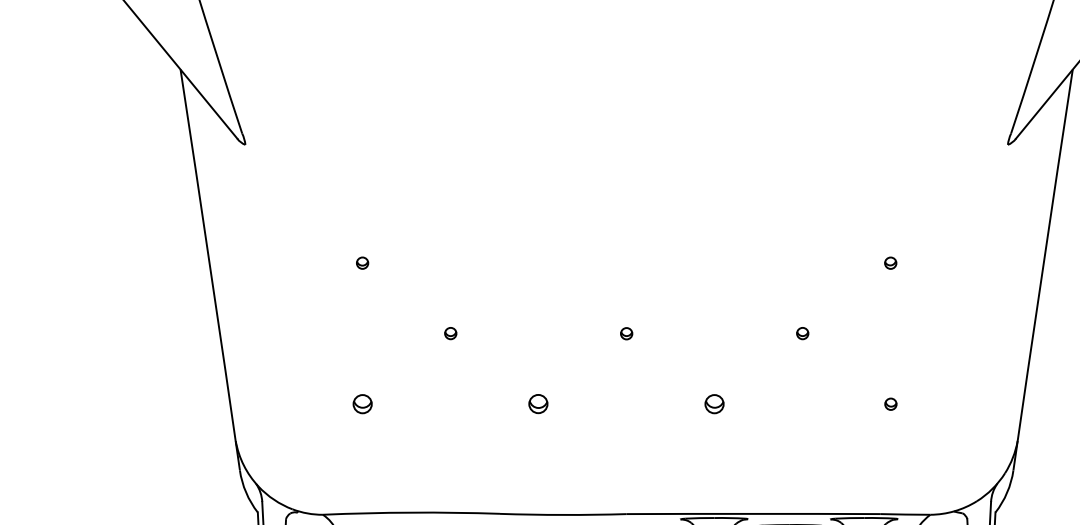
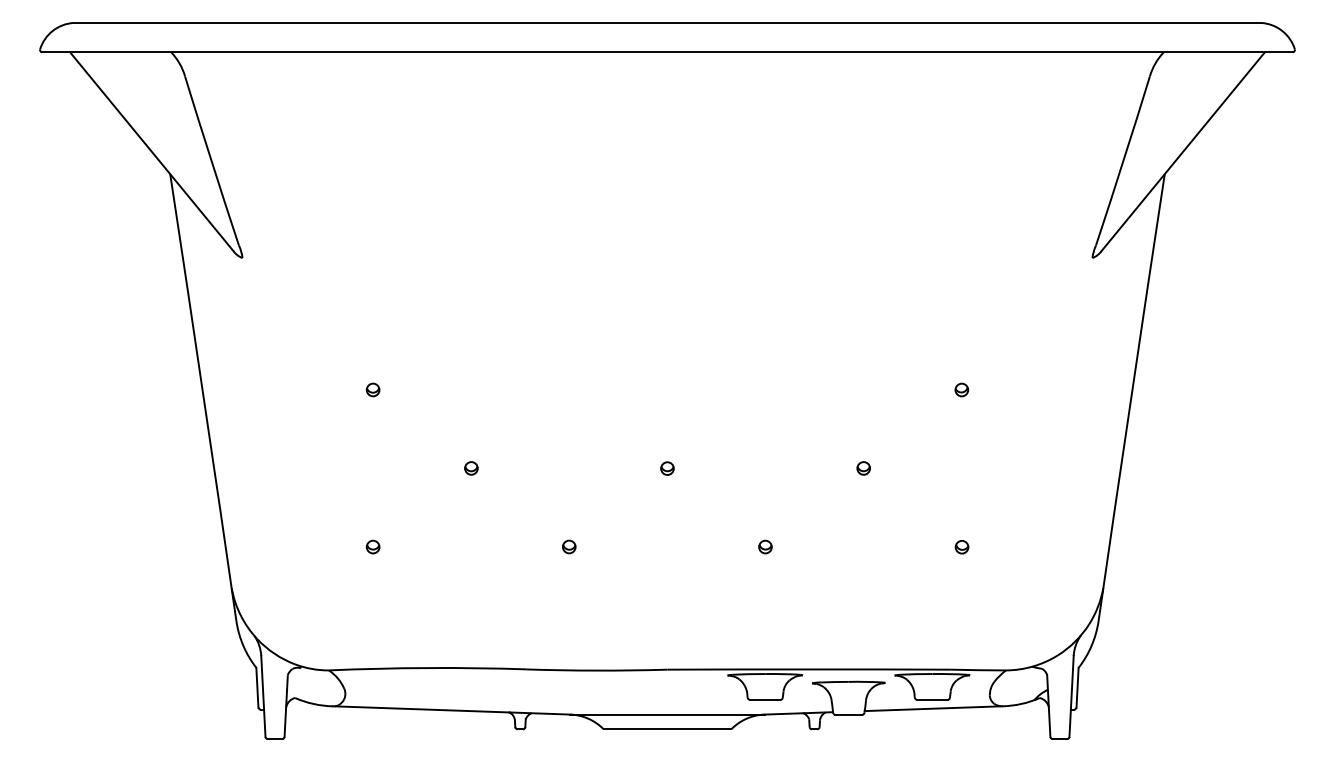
part: (362, 403) -> (372, 546), size x0.62
part: (538, 403) -> (569, 546), size x0.62
part: (714, 403) -> (765, 546), size x0.62

